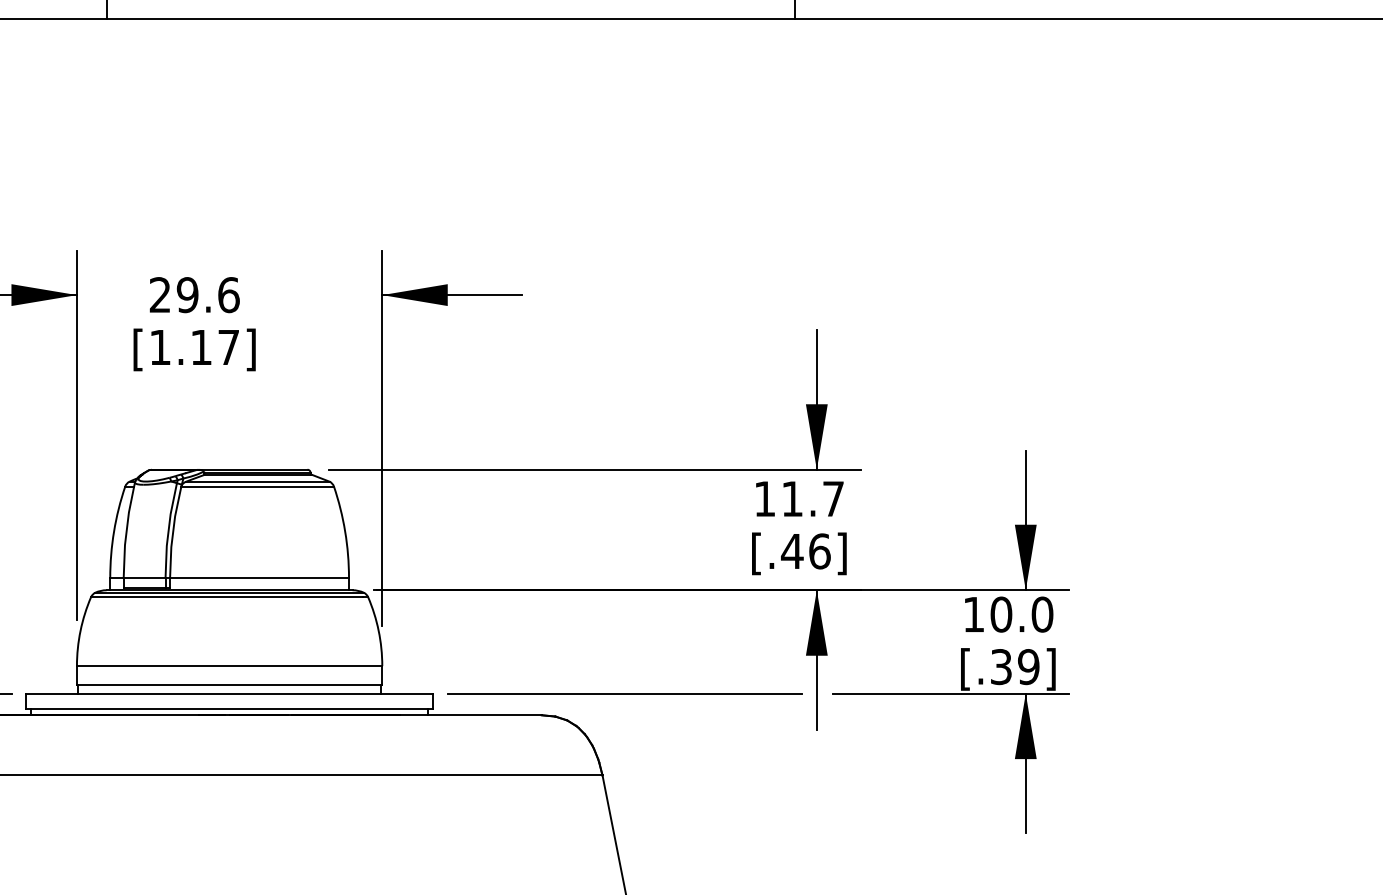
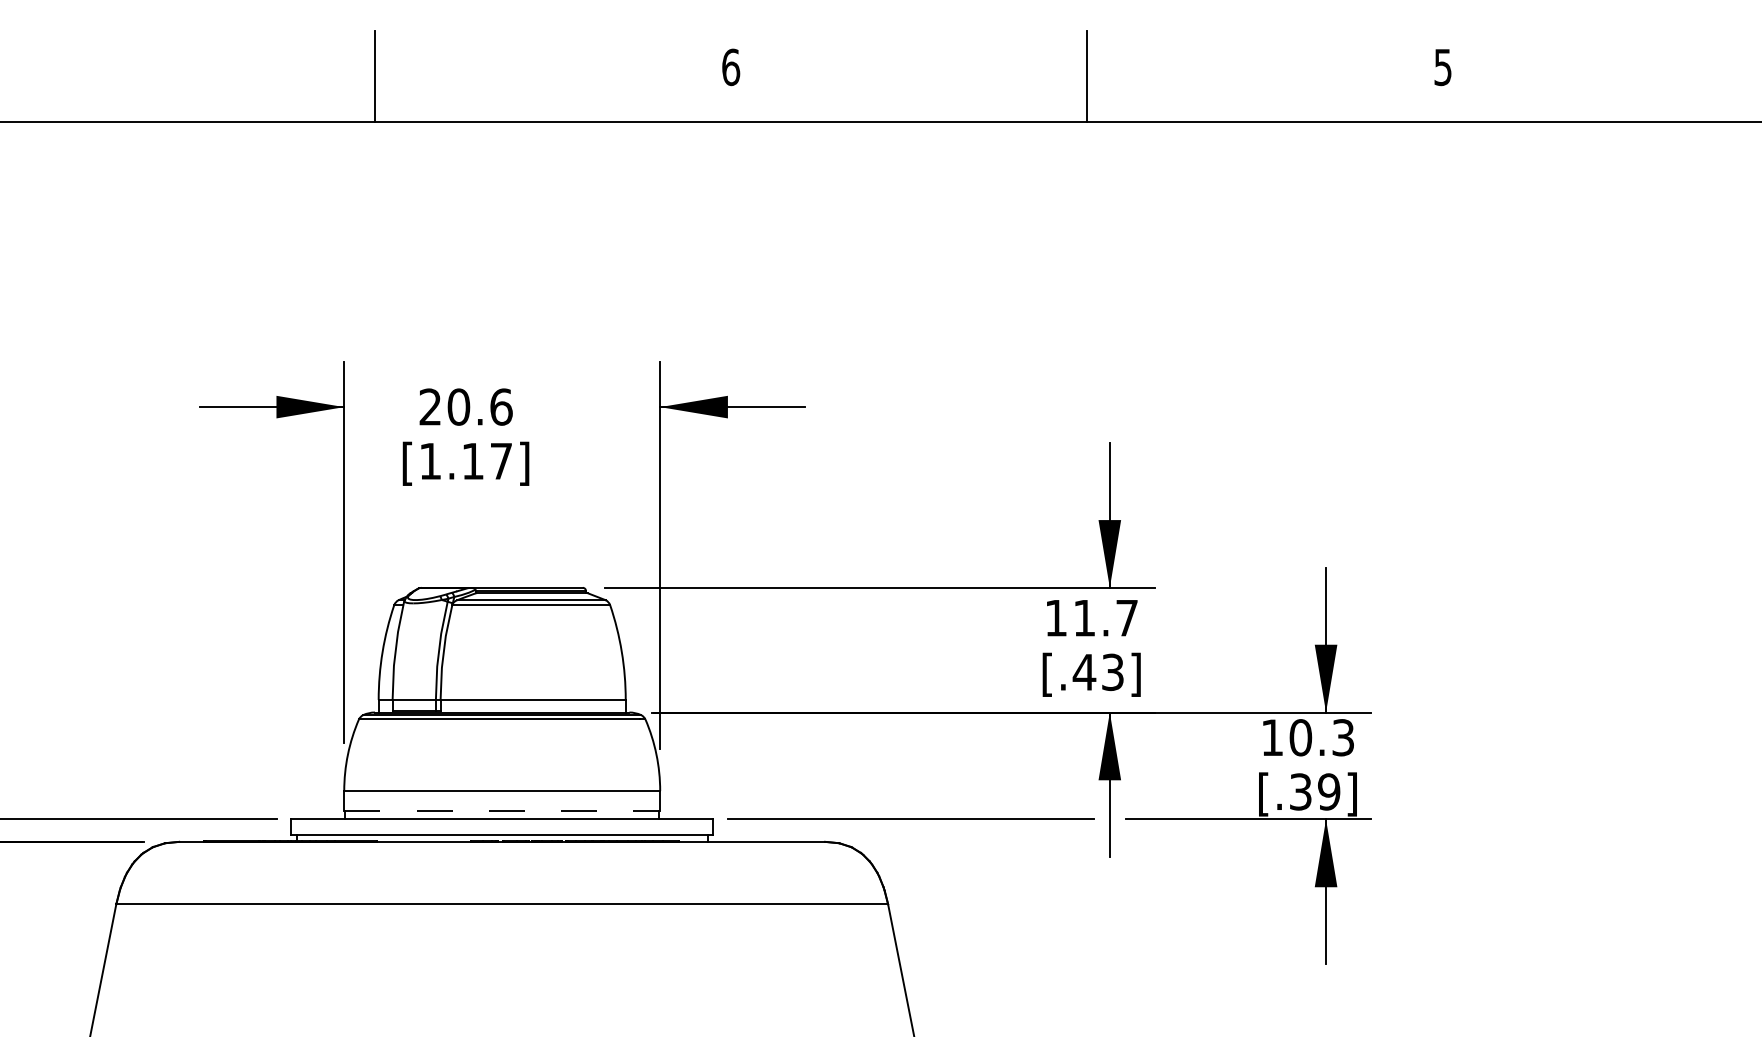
text: (187, 294) -> (458, 406), 29.6 -> 20.6
text: (820, 551) -> (1113, 672), [.46] -> [.43]
text: (1042, 614) -> (1343, 737), 10.0 -> 10.3
line: (229, 684) -> (502, 810), solid -> dashed

